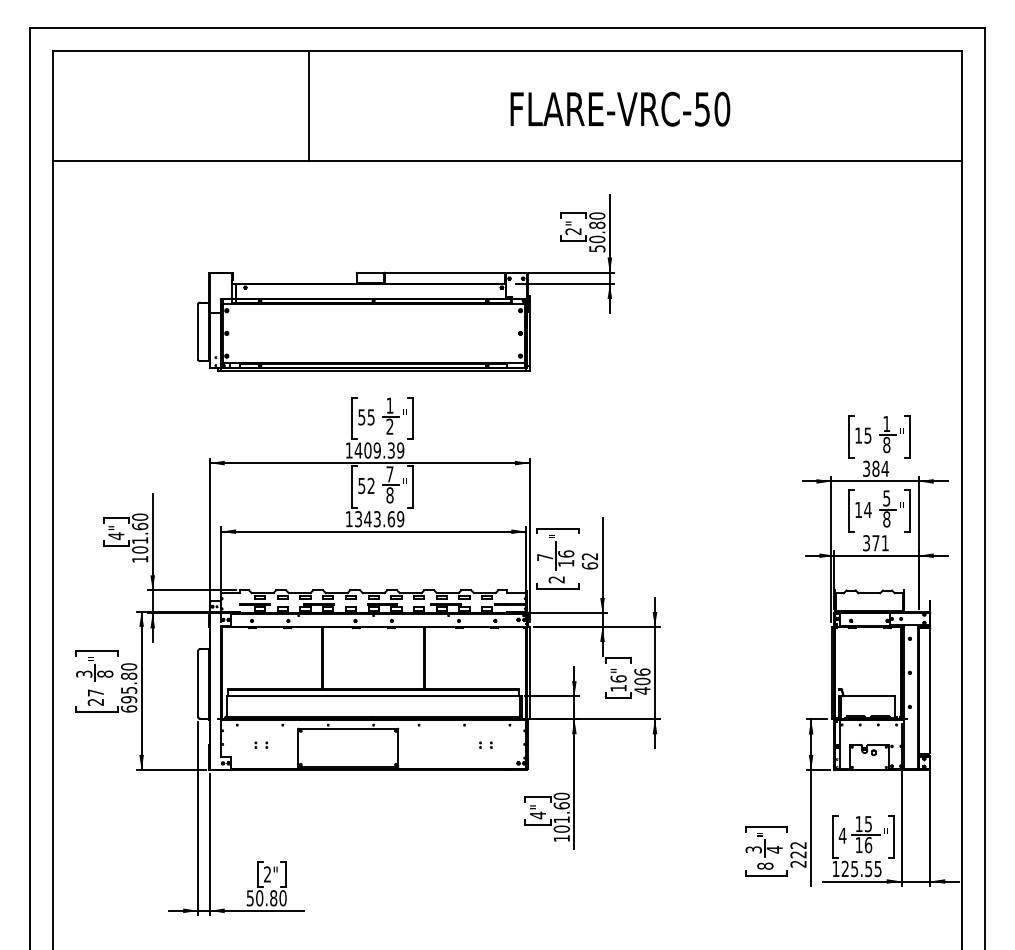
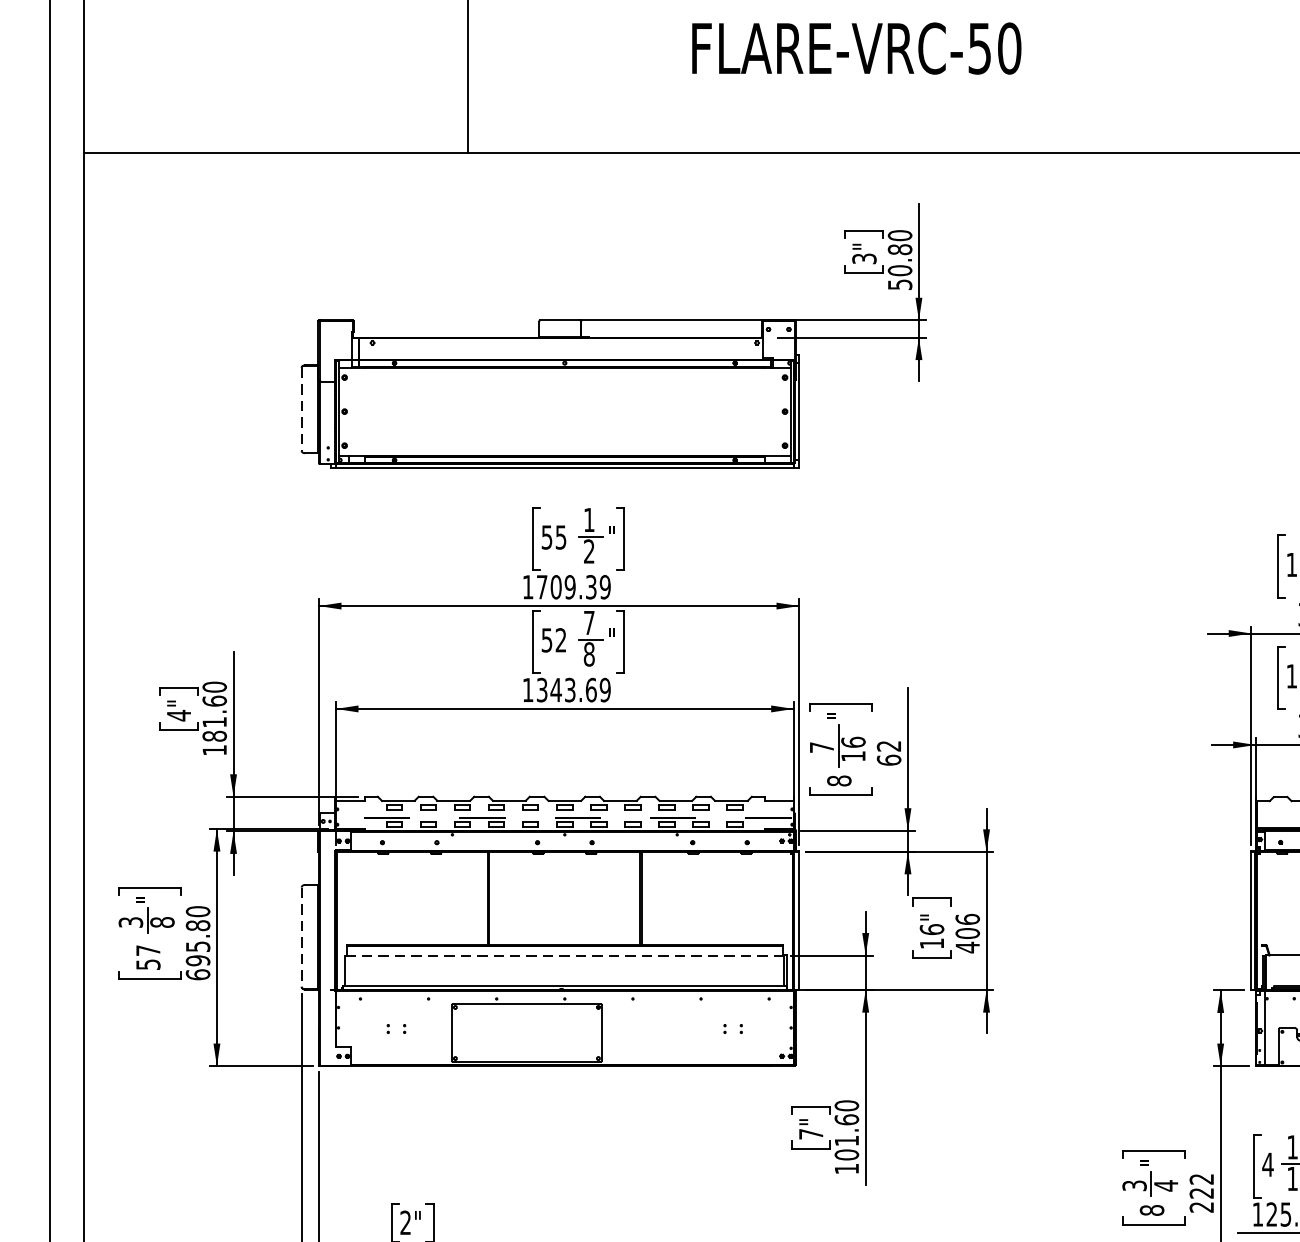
text: (620, 108) -> (856, 47), moved
text: (573, 231) -> (864, 258), 2" -> 3"
line: (198, 331) -> (302, 408), solid -> dashed
text: (358, 450) -> (542, 587), 1409.39 -> 1709.39
text: (139, 549) -> (213, 735), 101.60 -> 181.60
text: (556, 579) -> (838, 780), 2 -> 8
line: (198, 684) -> (302, 937), solid -> dashed
line: (373, 696) -> (564, 955), solid -> dashed
text: (95, 702) -> (147, 964), 27 -> 57
text: (537, 815) -> (810, 1134), 4" -> 7"

